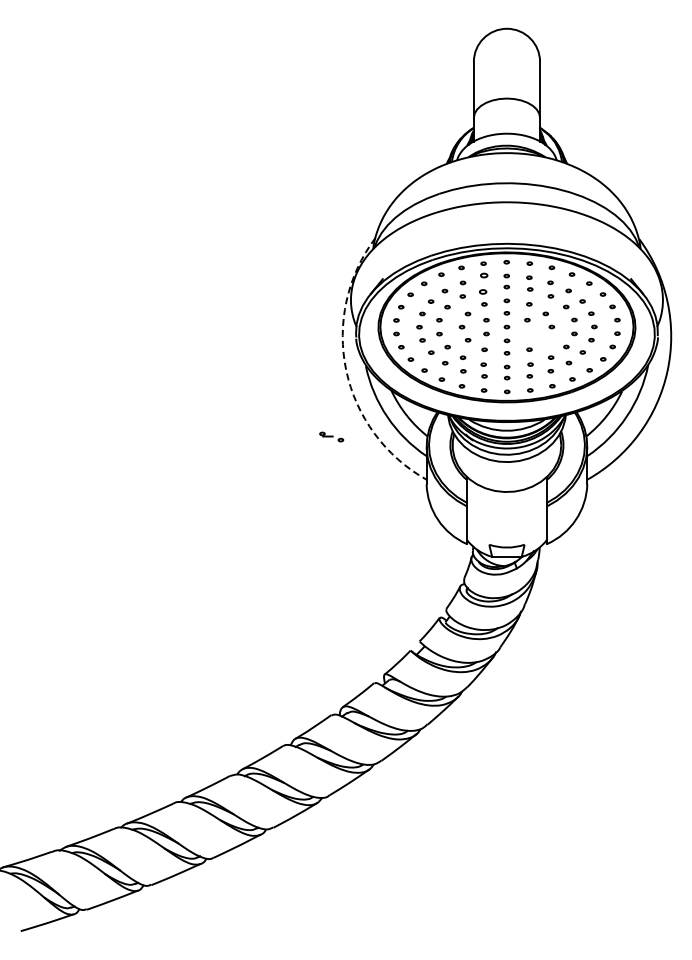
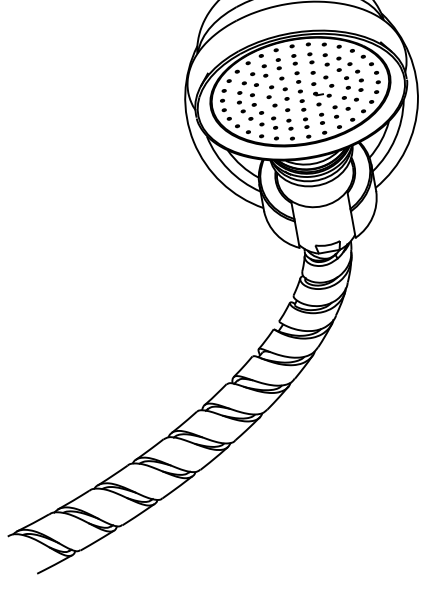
part: (483, 283) -> (278, 64), size x0.71
arc: (346, 370) -> (193, 141), dashed -> solid
part: (331, 436) -> (322, 94), moved

